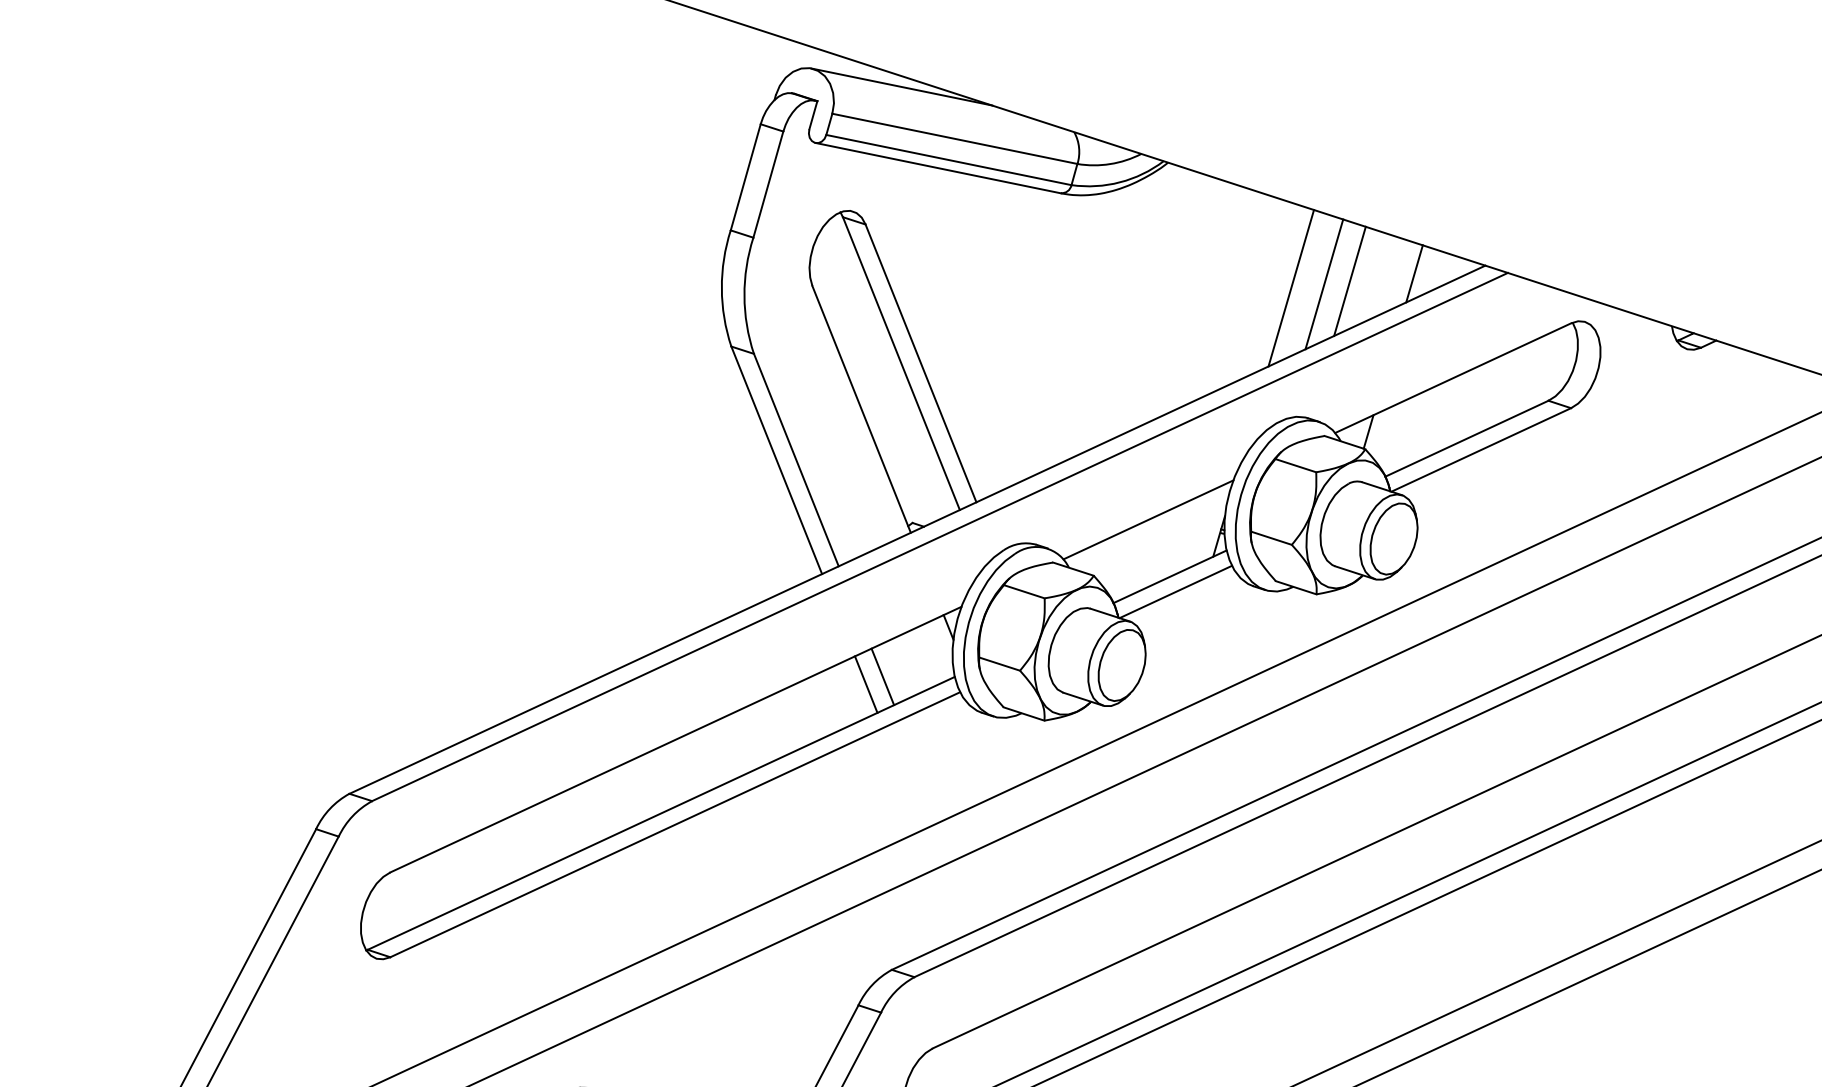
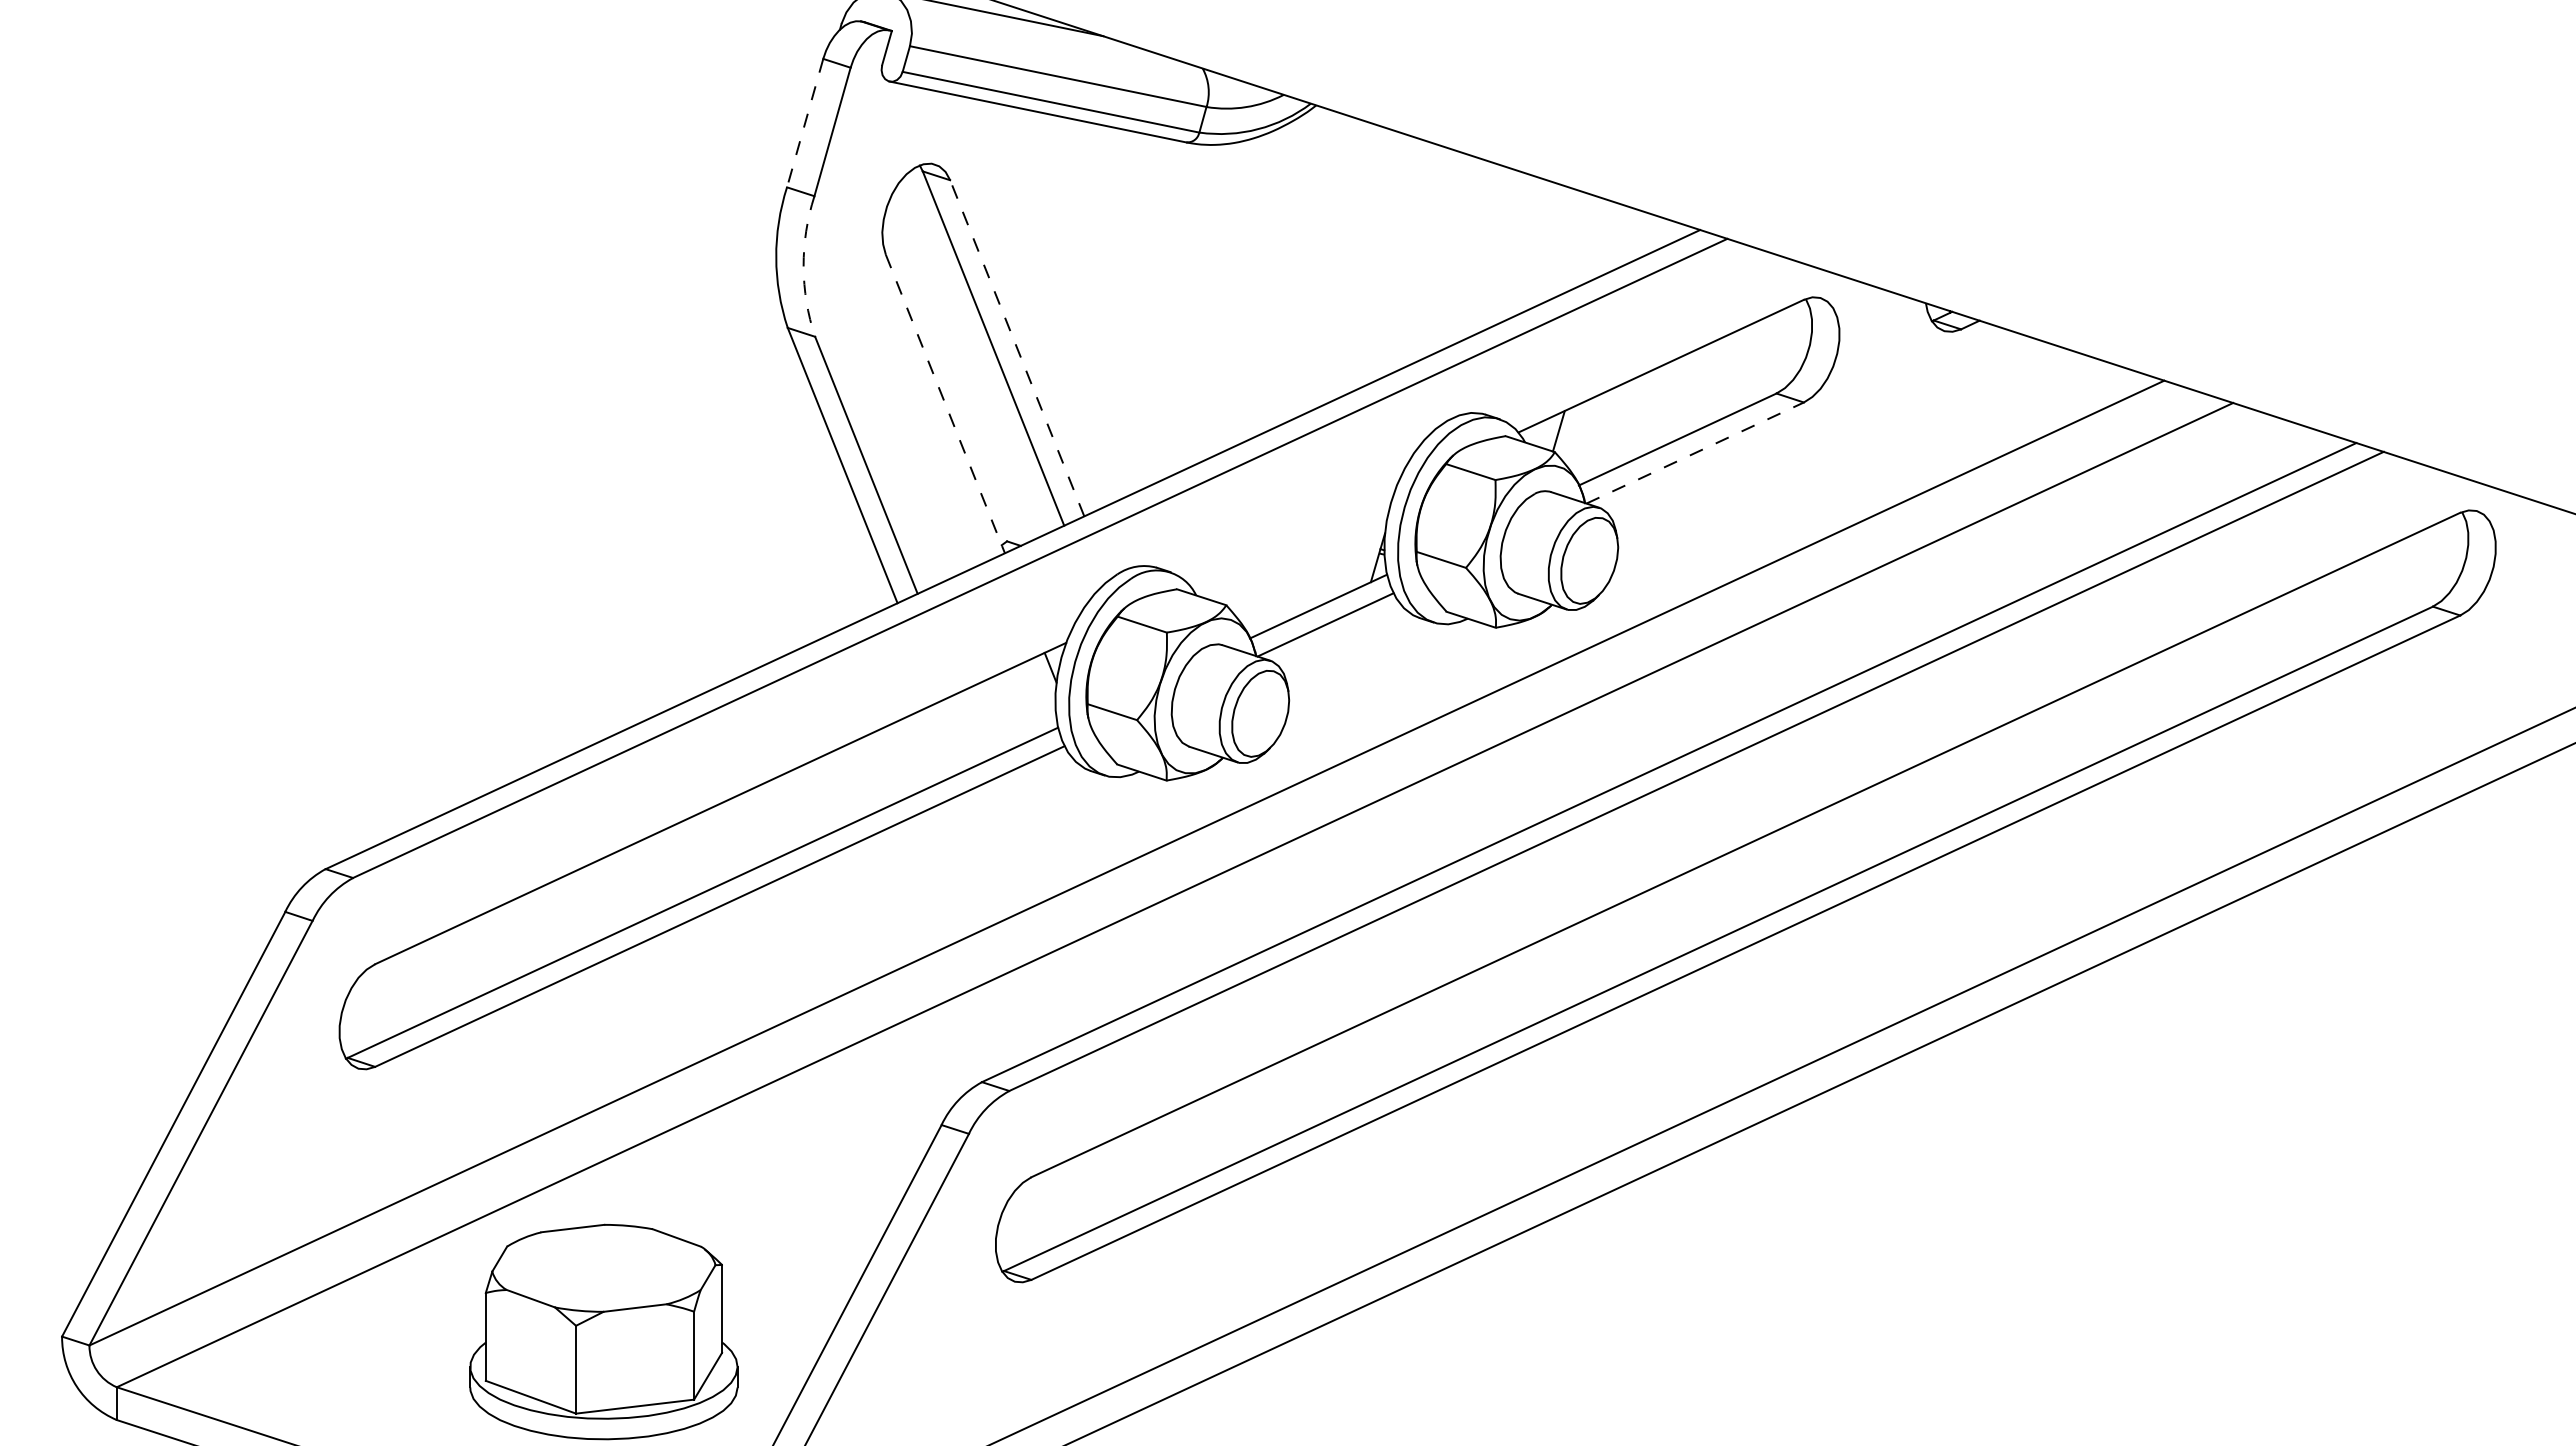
line: (746, 177) -> (805, 123), solid -> dashed
line: (1414, 273) -> (1614, 239), removed
line: (1350, 280) -> (1536, 248), removed
line: (1324, 284) -> (1505, 252), removed
line: (1290, 288) -> (1464, 257), removed
arc: (744, 295) -> (803, 266), solid -> dashed
line: (921, 363) -> (1017, 348), solid -> dashed
line: (861, 409) -> (945, 404), solid -> dashed
line: (1481, 450) -> (1695, 453), solid -> dashed
line: (1148, 519) -> (1292, 537), removed
line: (882, 676) -> (970, 727), removed
line: (865, 684) -> (950, 736), removed

